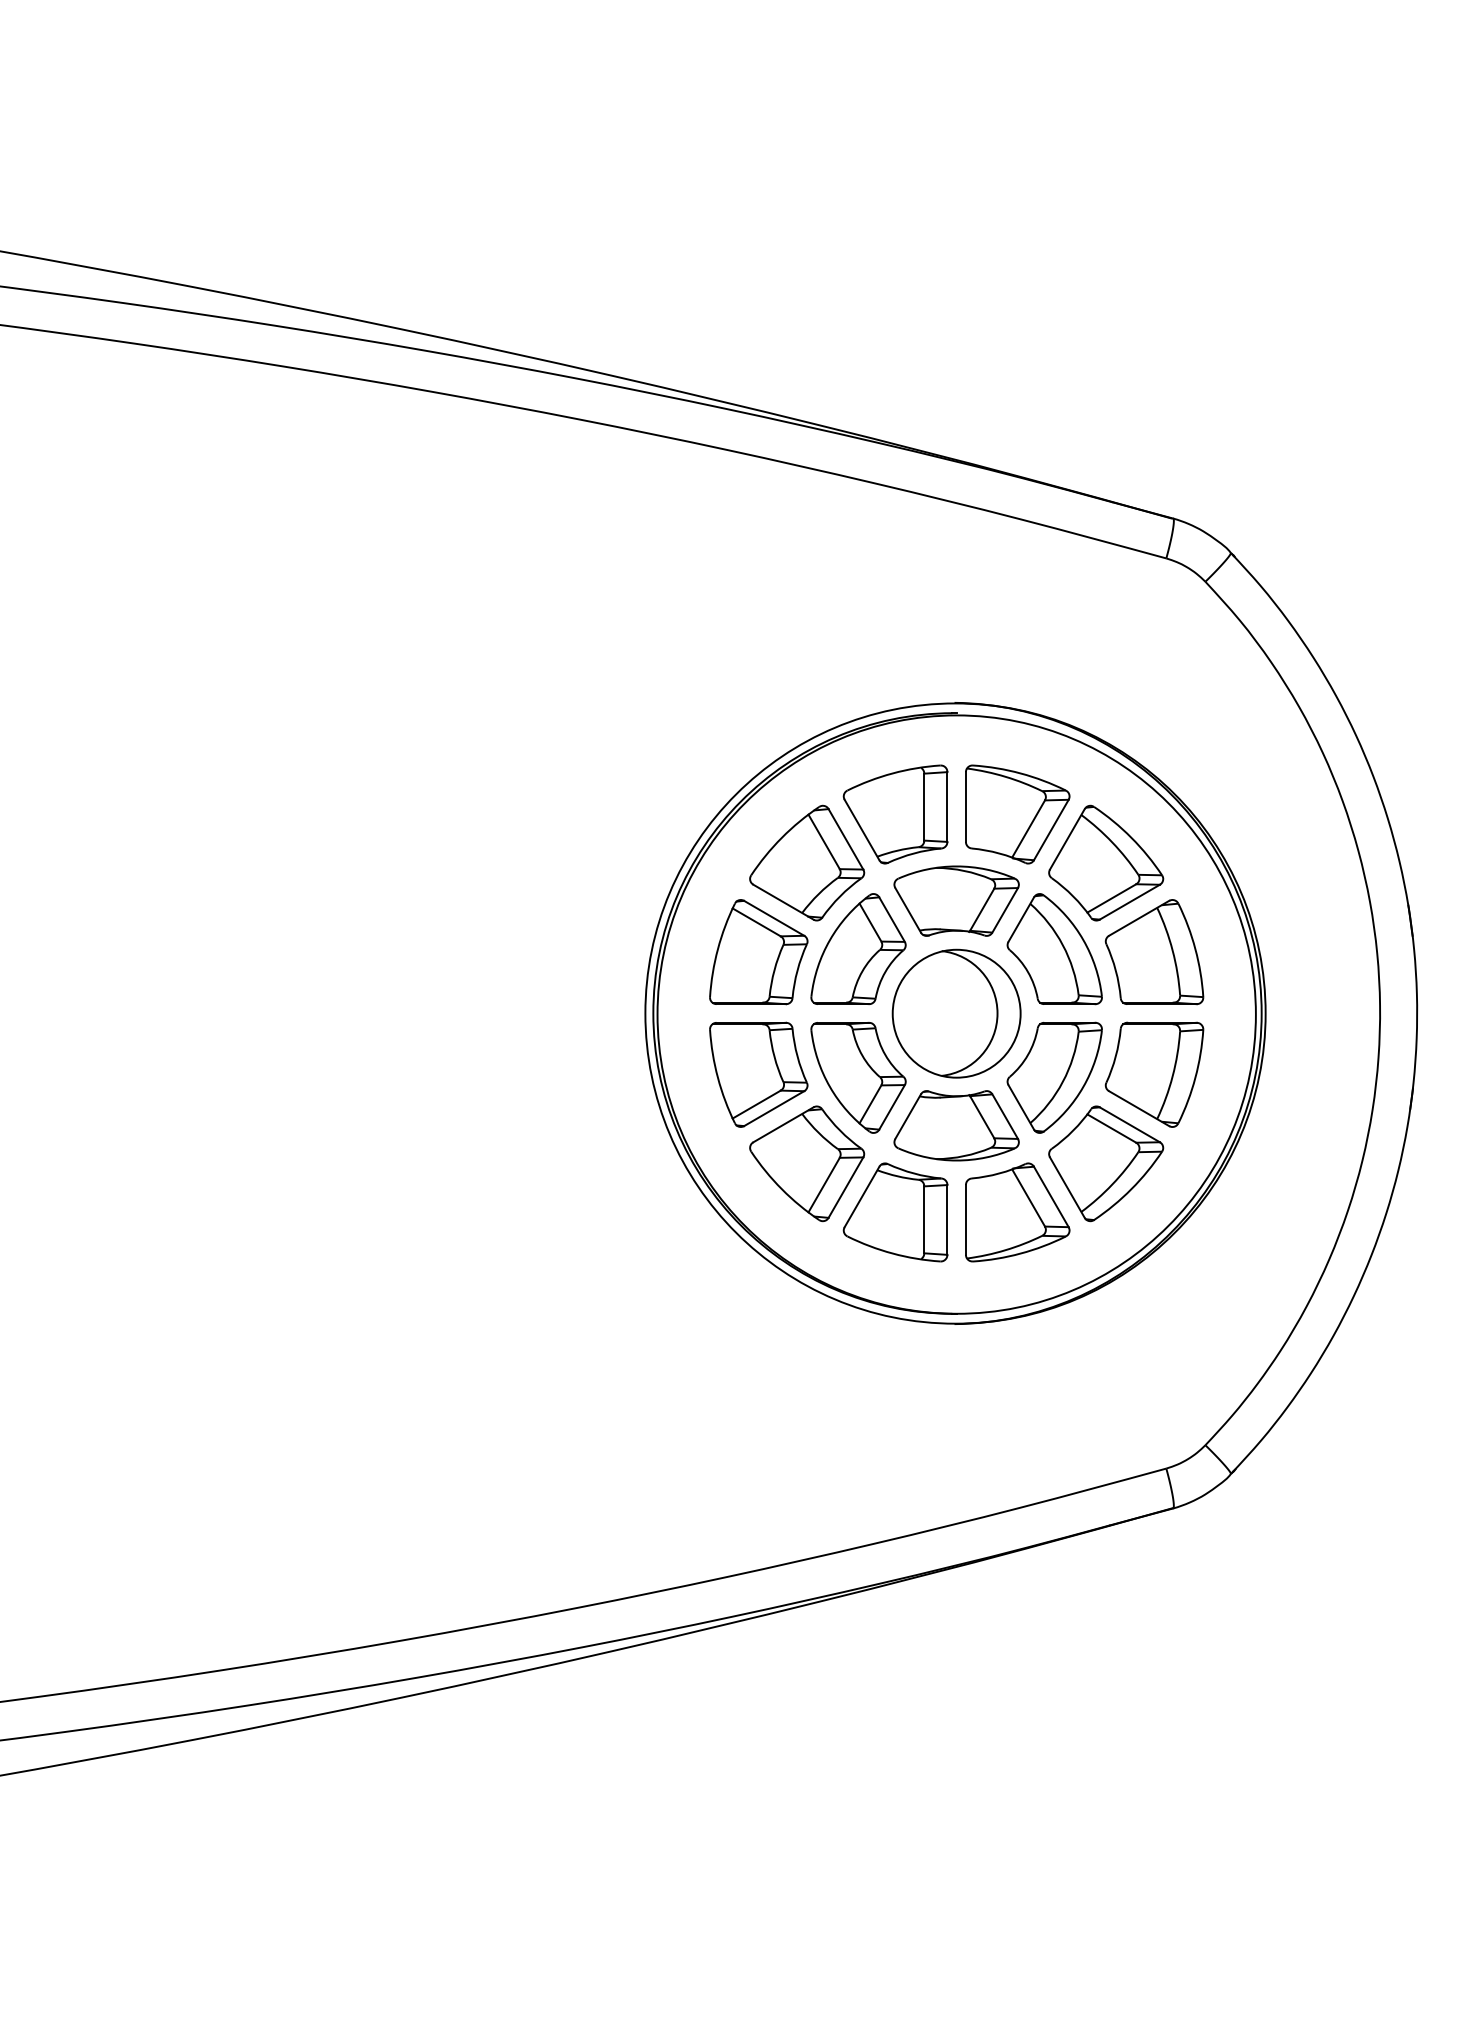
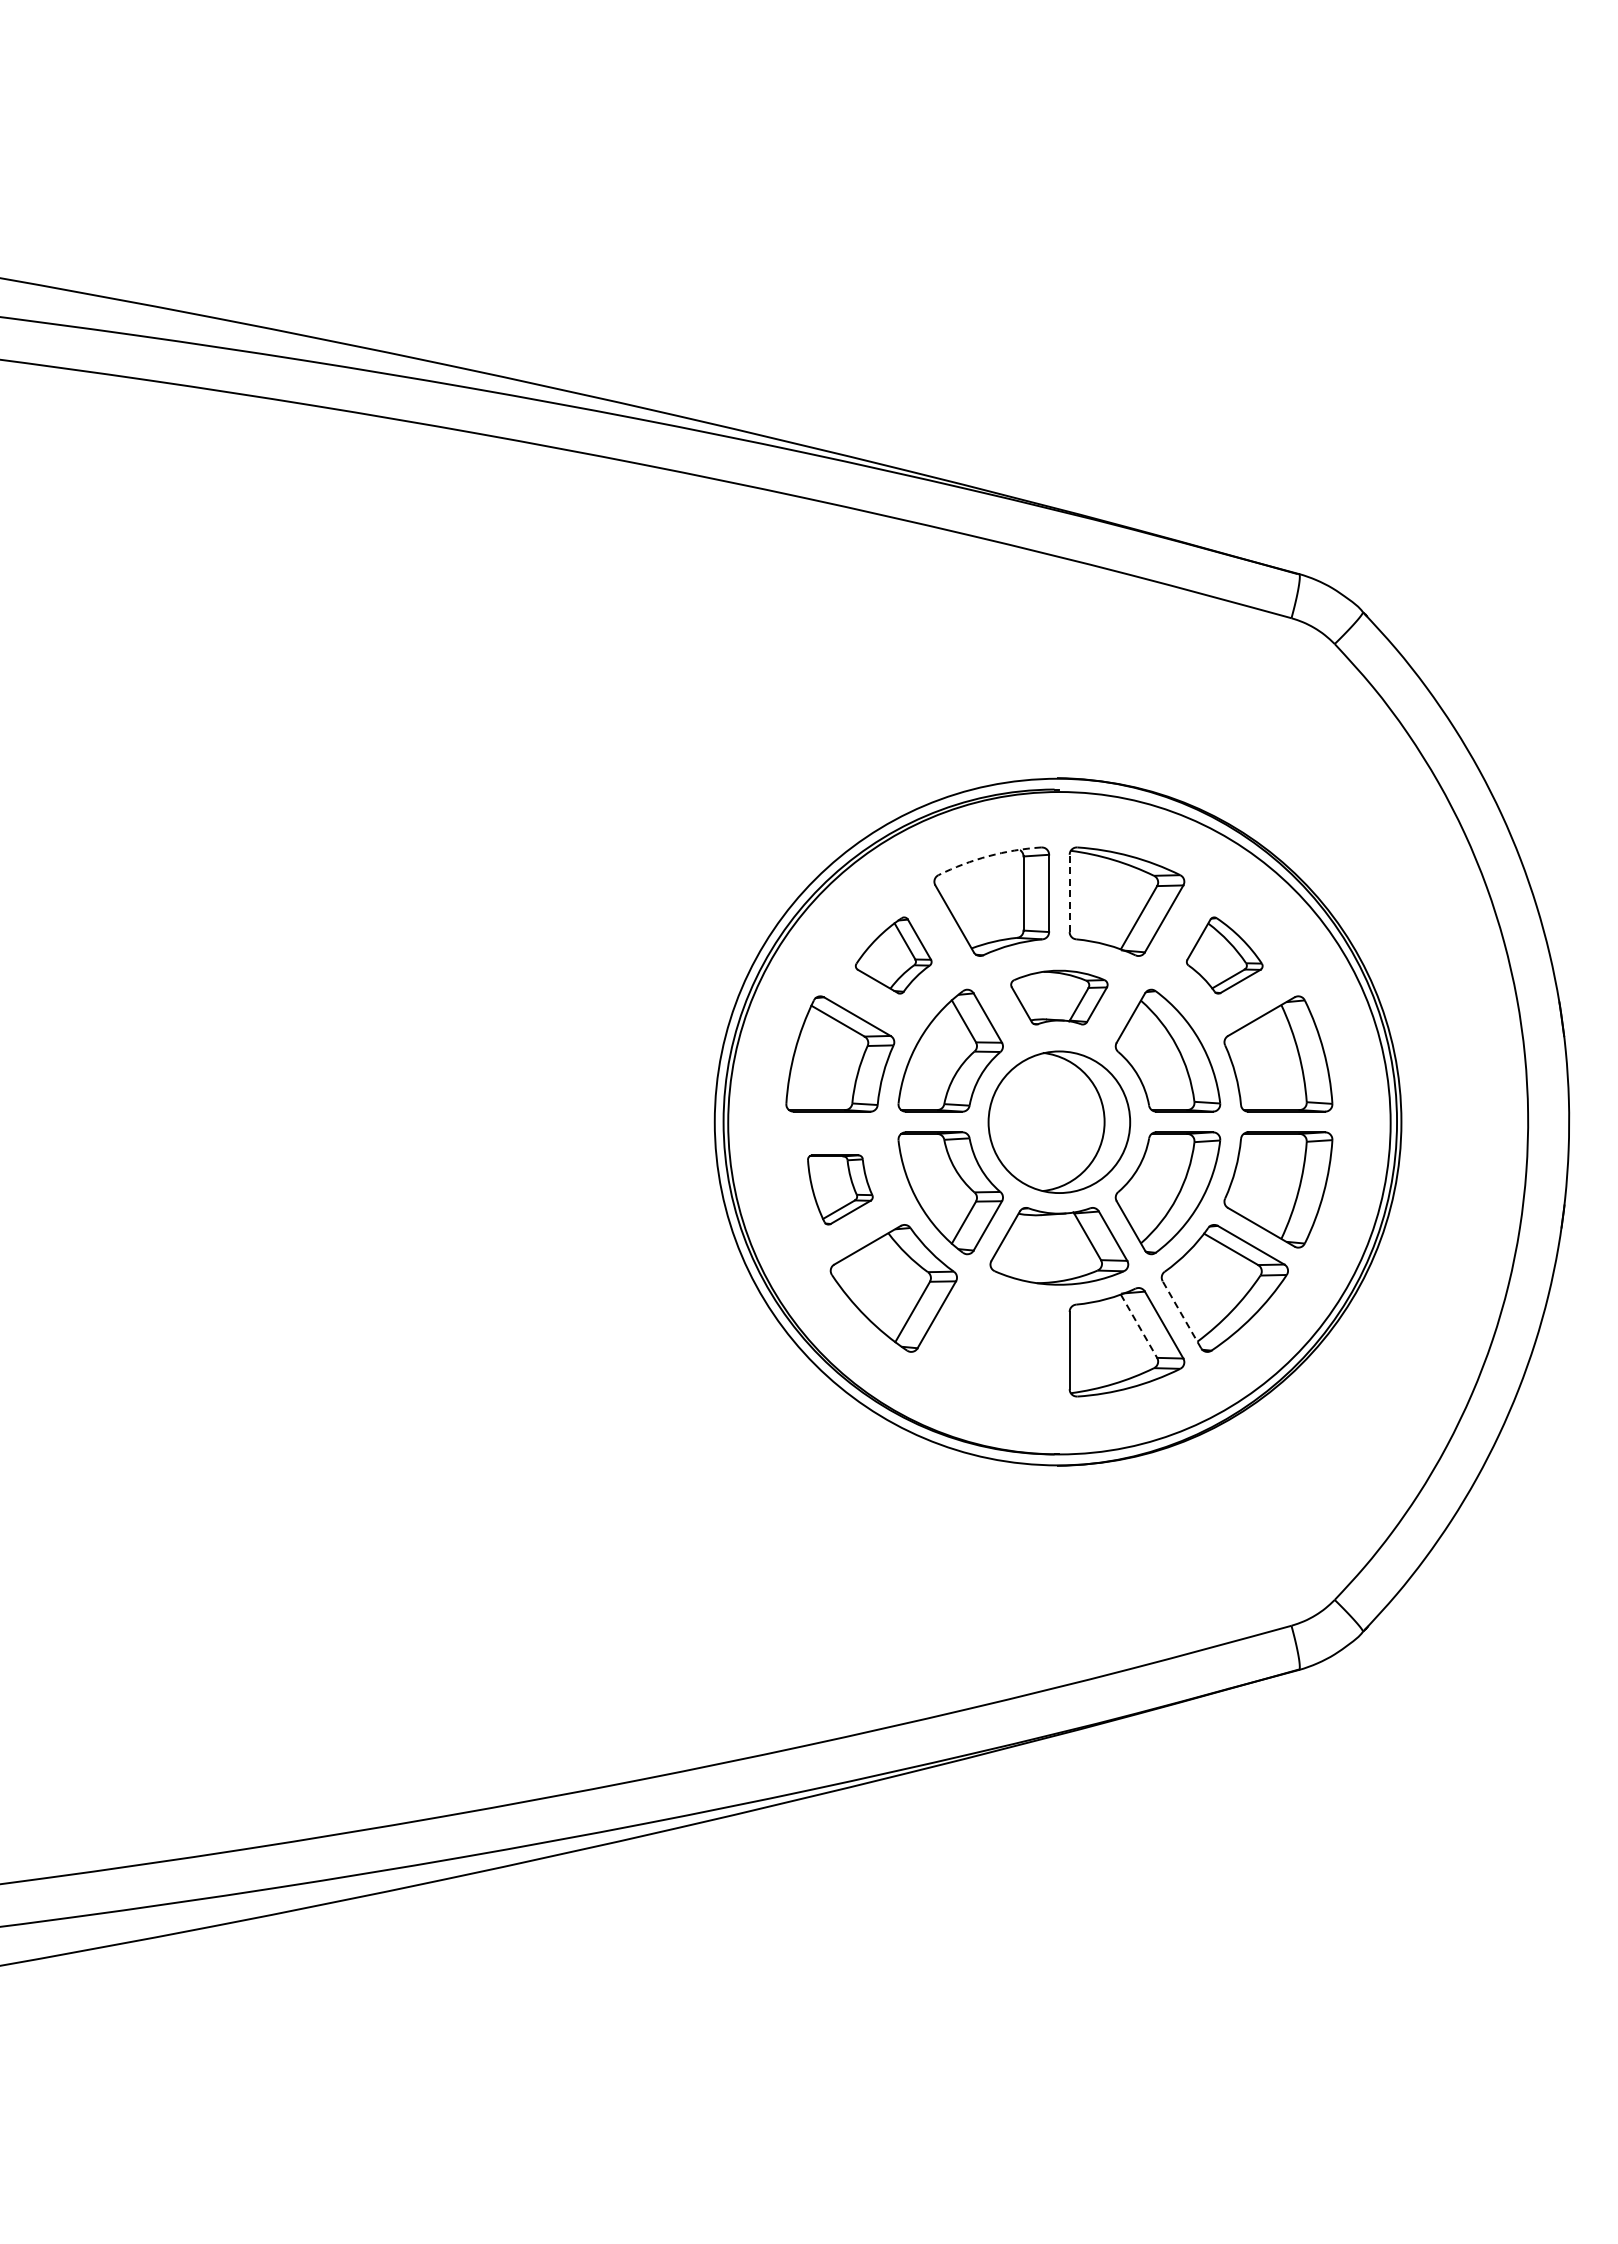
arc: (892, 773) -> (988, 856), solid -> dashed
line: (965, 807) -> (1069, 893), solid -> dashed
part: (806, 863) -> (893, 955), size x0.6
part: (1105, 863) -> (1224, 955), size x0.6
part: (956, 901) -> (1059, 997), size x0.7
part: (758, 1074) -> (840, 1189), size x0.6
line: (1066, 1187) -> (1181, 1314), solid -> dashed
line: (1029, 1198) -> (1139, 1326), solid -> dashed
part: (895, 1212) -> (991, 1342), removed

